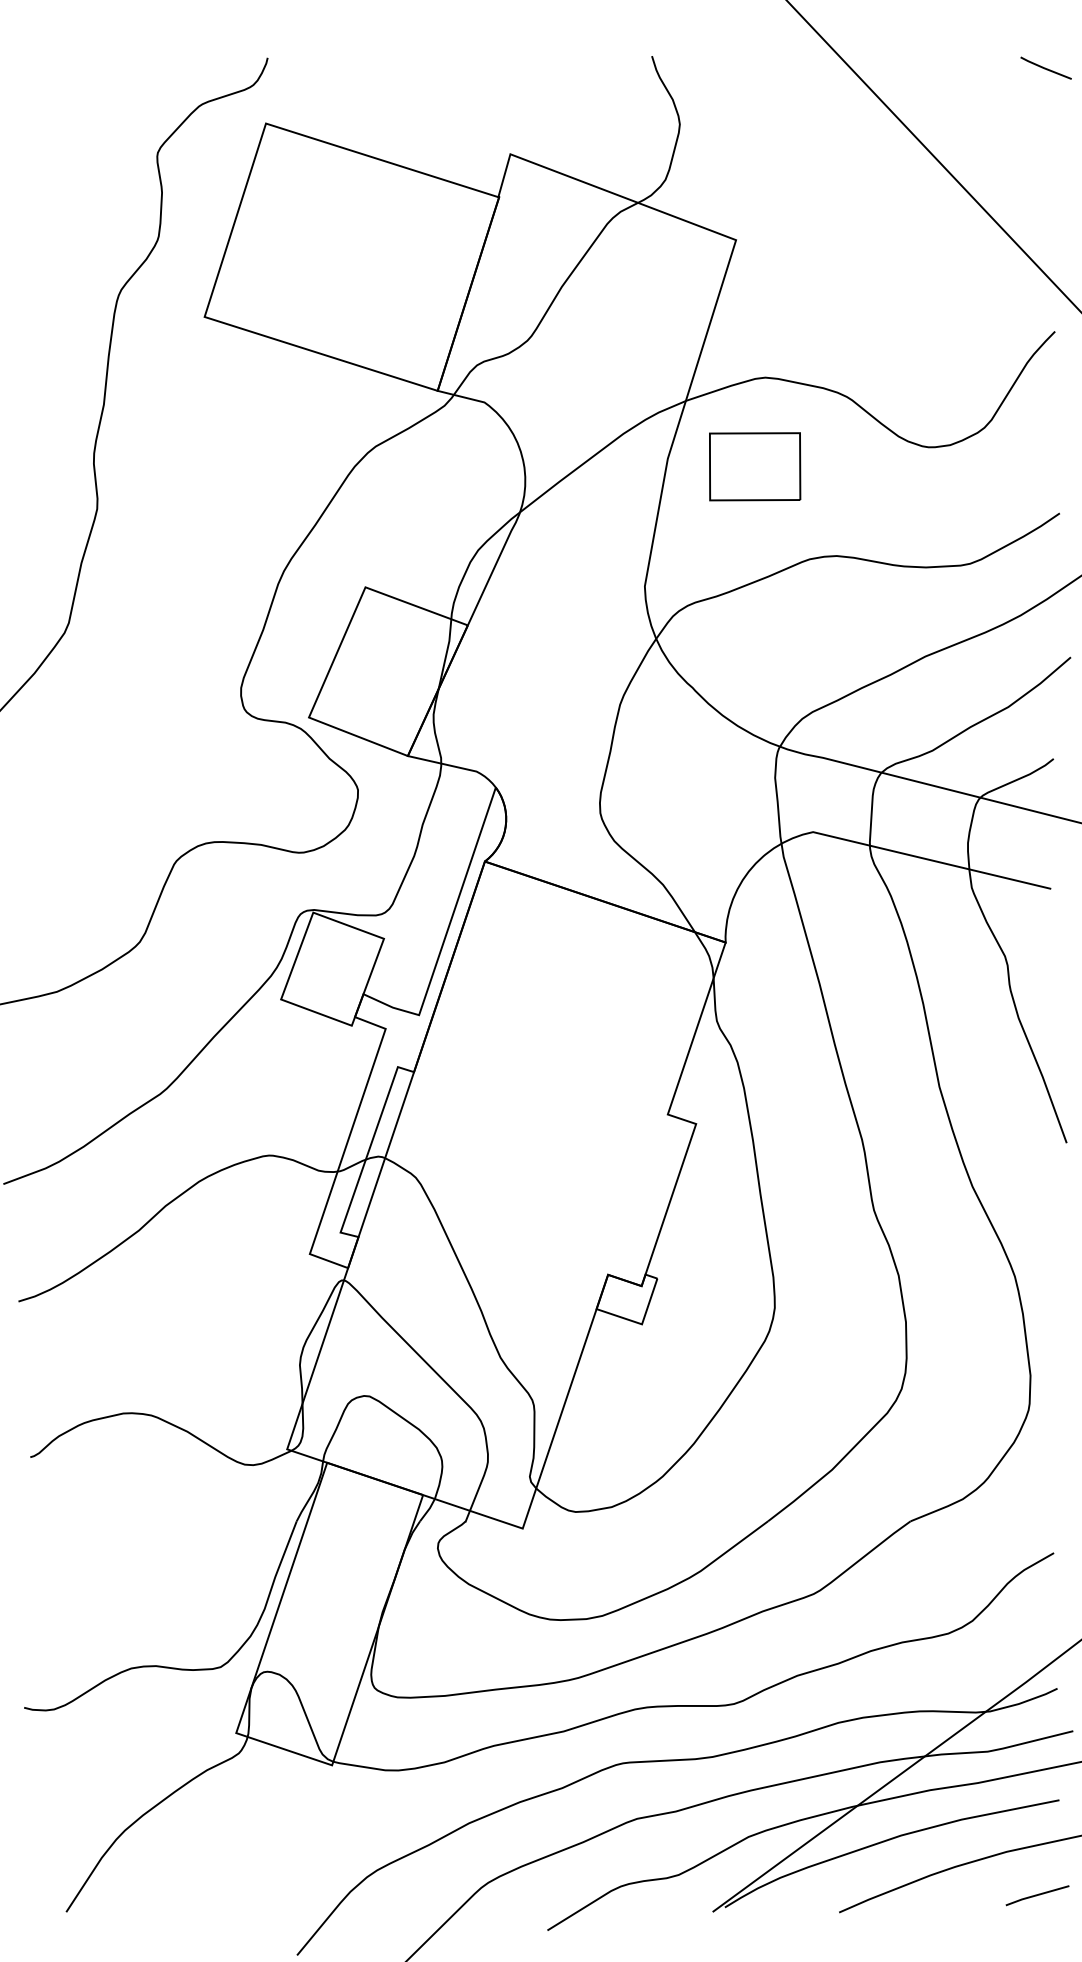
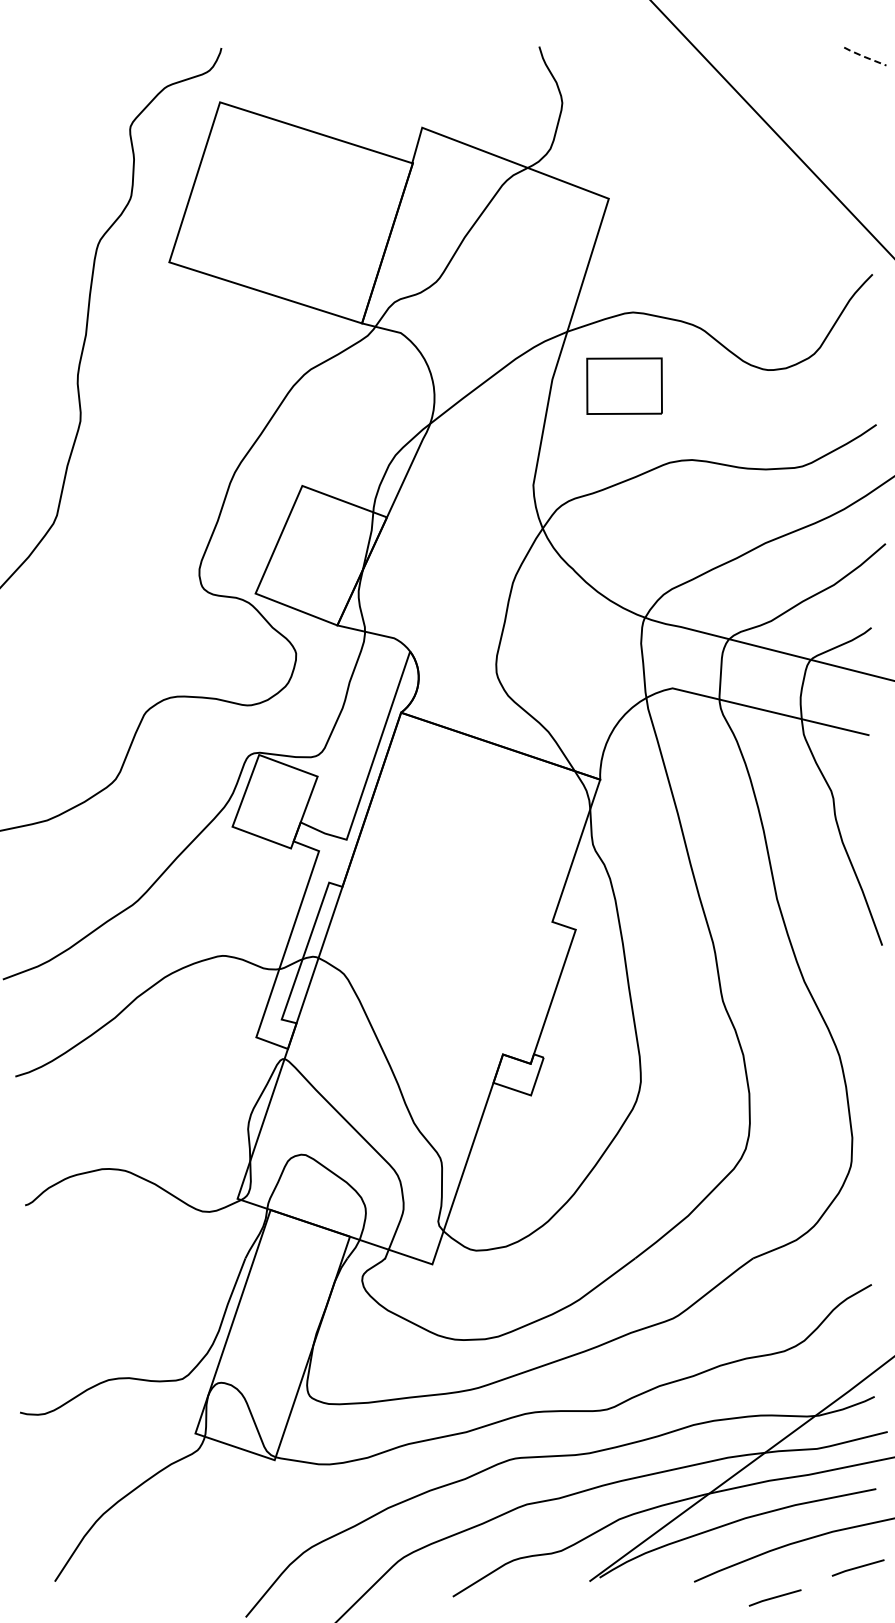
line: (1045, 68) -> (864, 56), solid -> dashed
line: (936, 1931) -> (774, 1597), added

